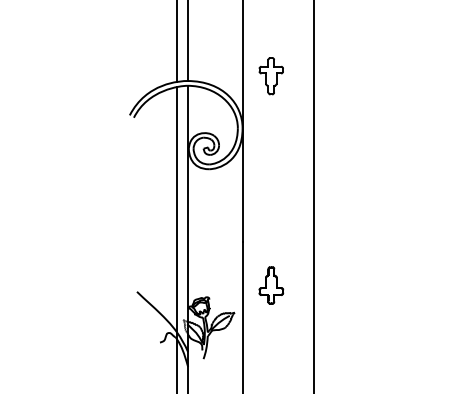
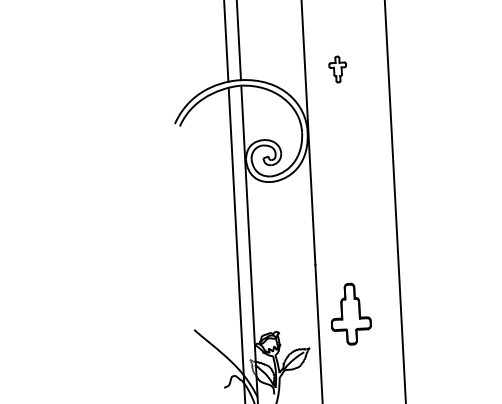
part: (270, 76) -> (337, 69), size x0.6
part: (271, 285) -> (351, 314), size x1.4

